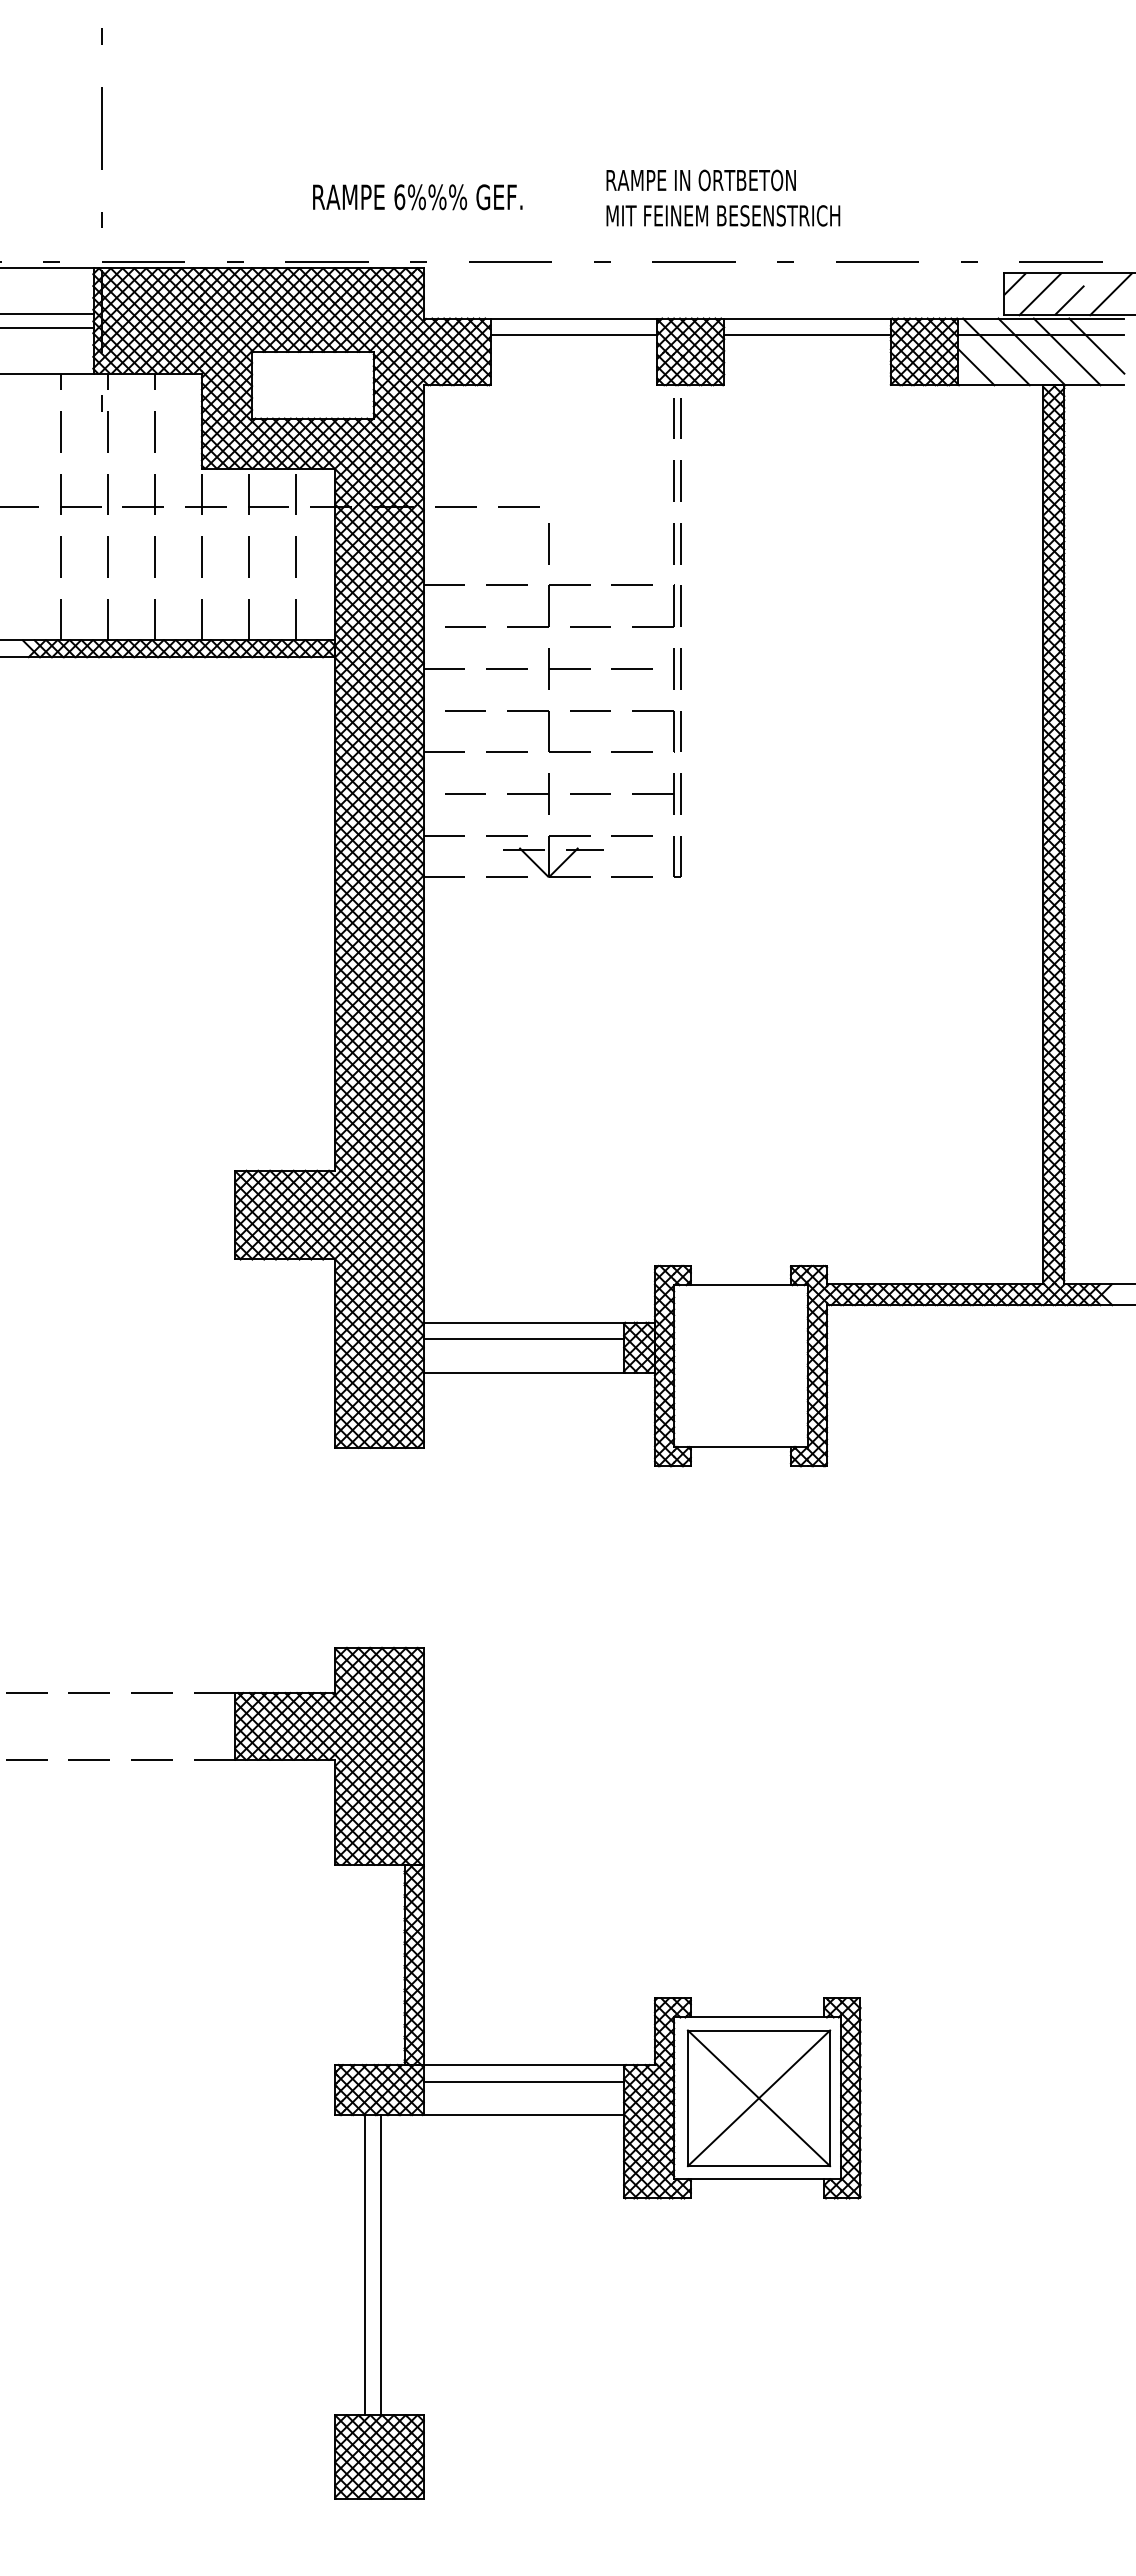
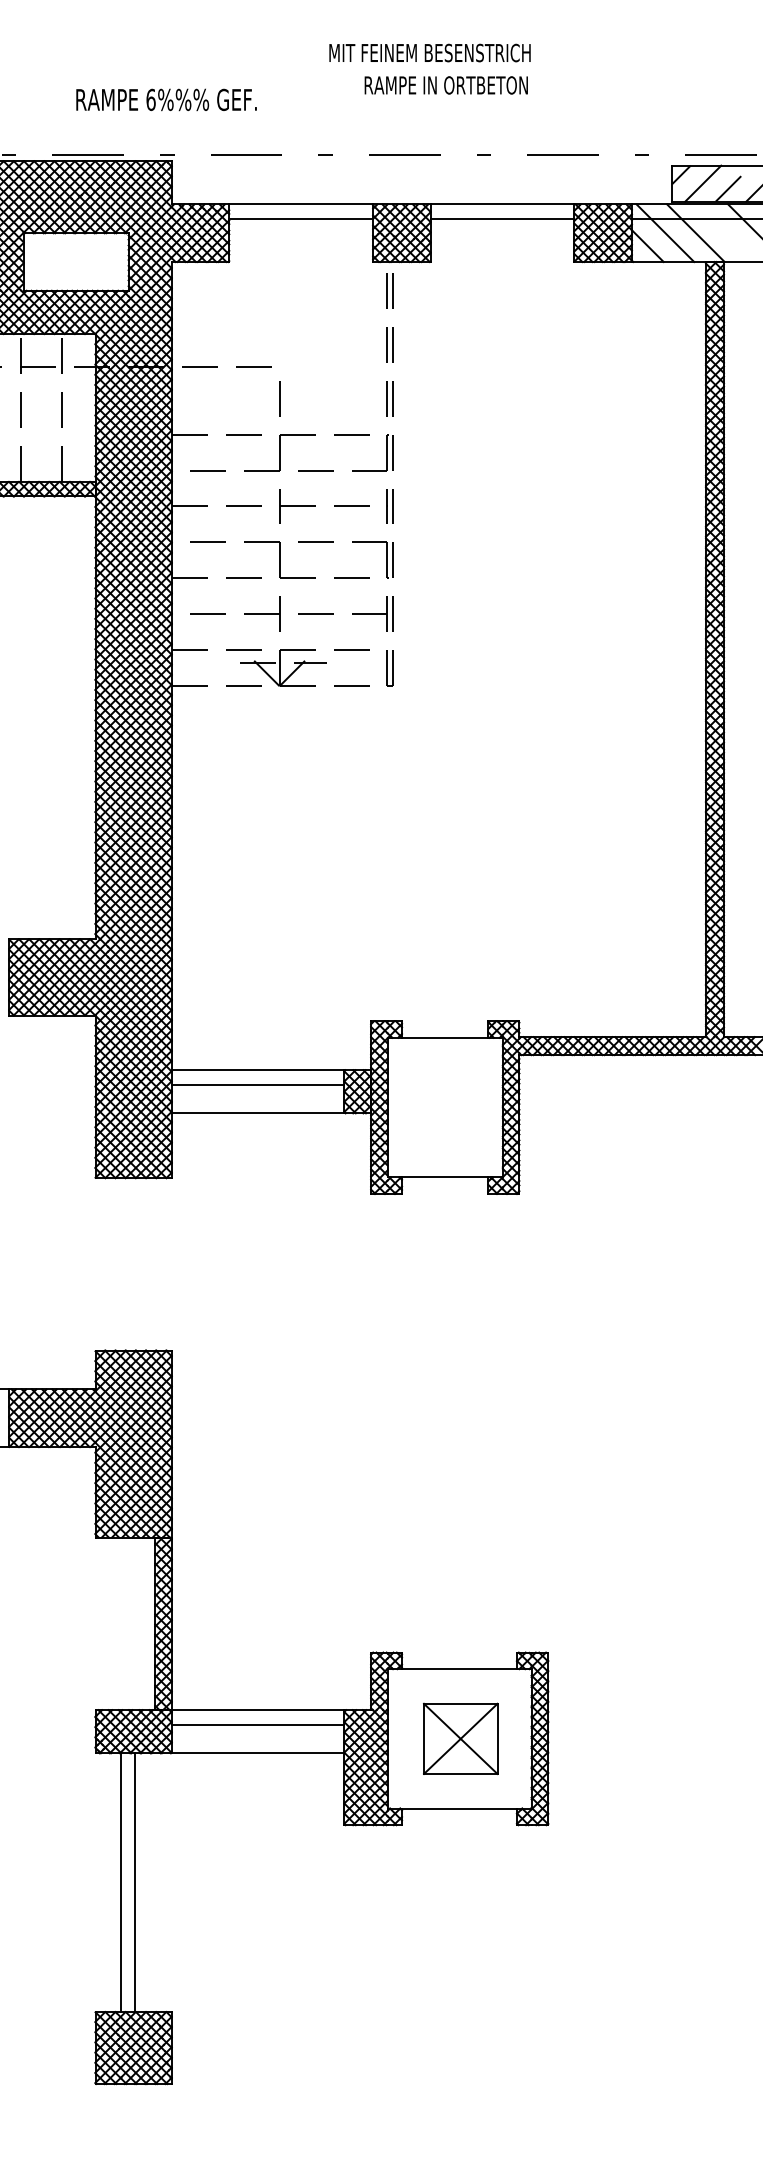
text: (700, 180) -> (445, 85), moved
text: (723, 215) -> (430, 52), moved
line: (1066, 351) -> (725, 232), removed
part: (758, 2098) -> (460, 1738), size x0.6

